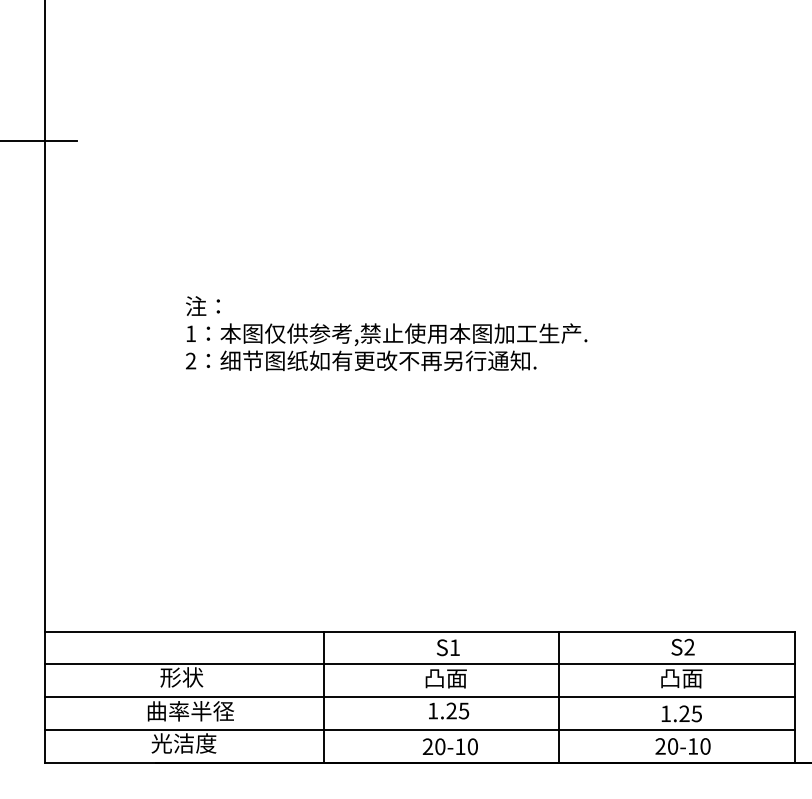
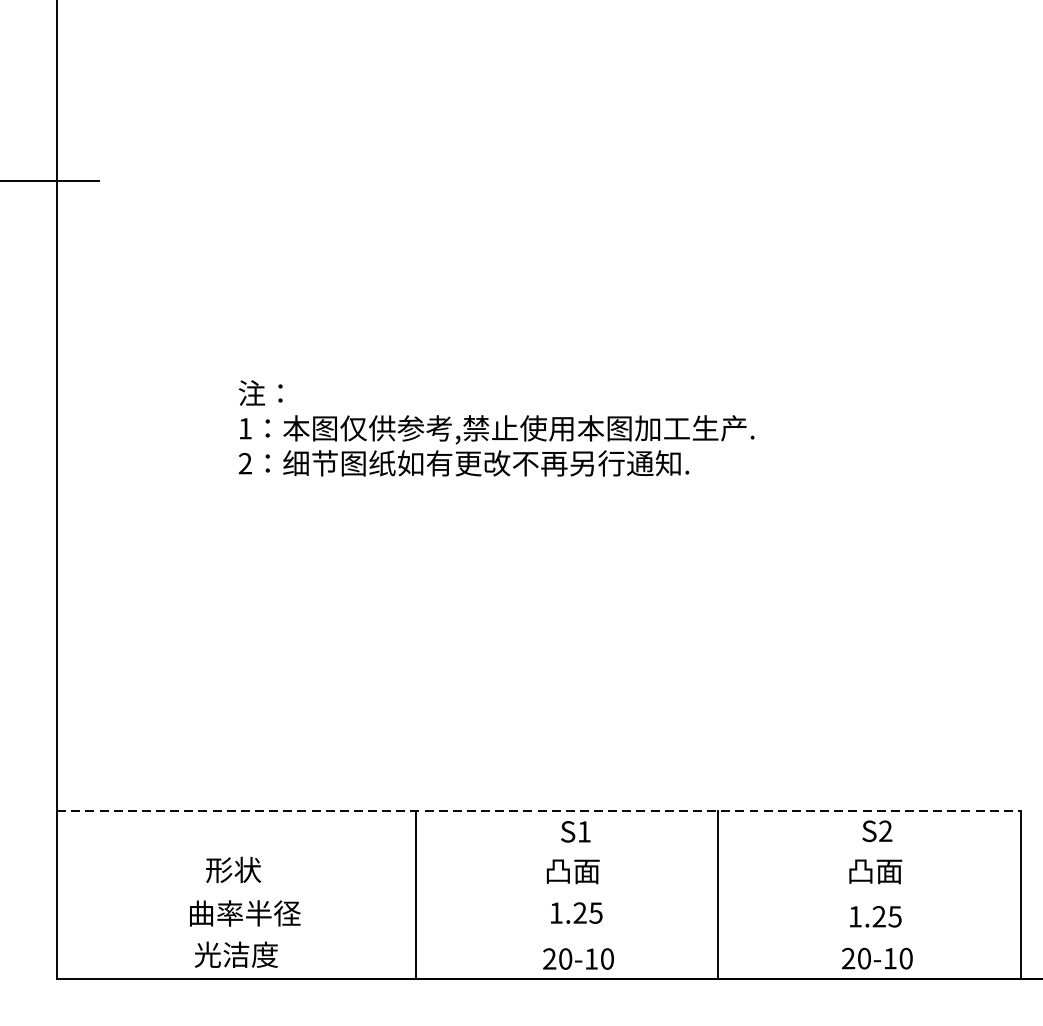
line: (420, 631) -> (540, 810), solid -> dashed
line: (419, 664) -> (538, 853), removed
line: (419, 697) -> (538, 895), removed
line: (419, 729) -> (538, 936), removed

